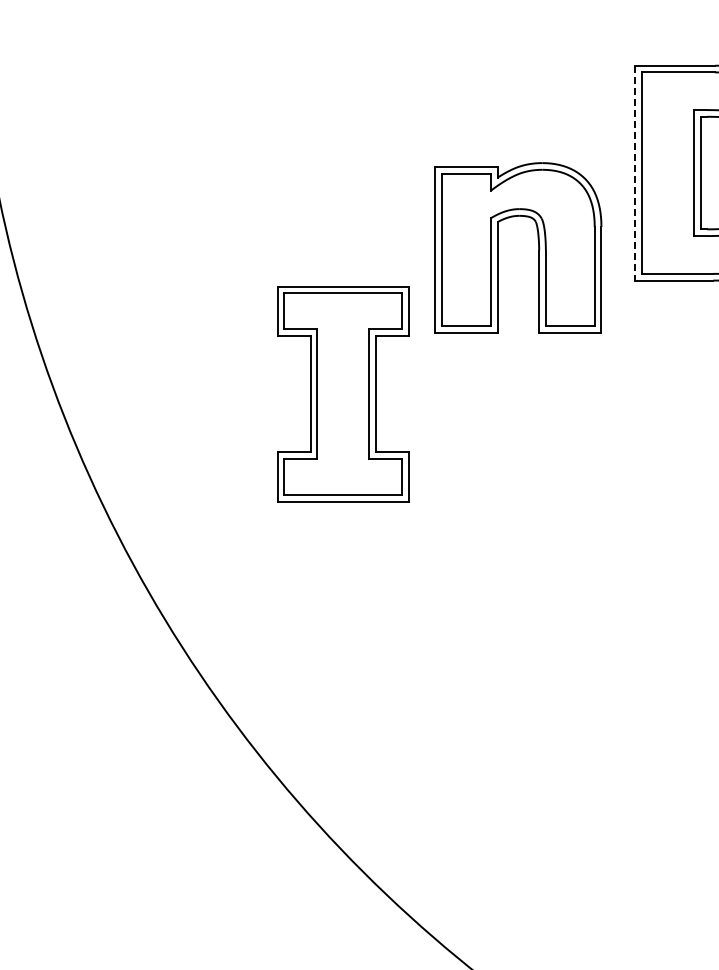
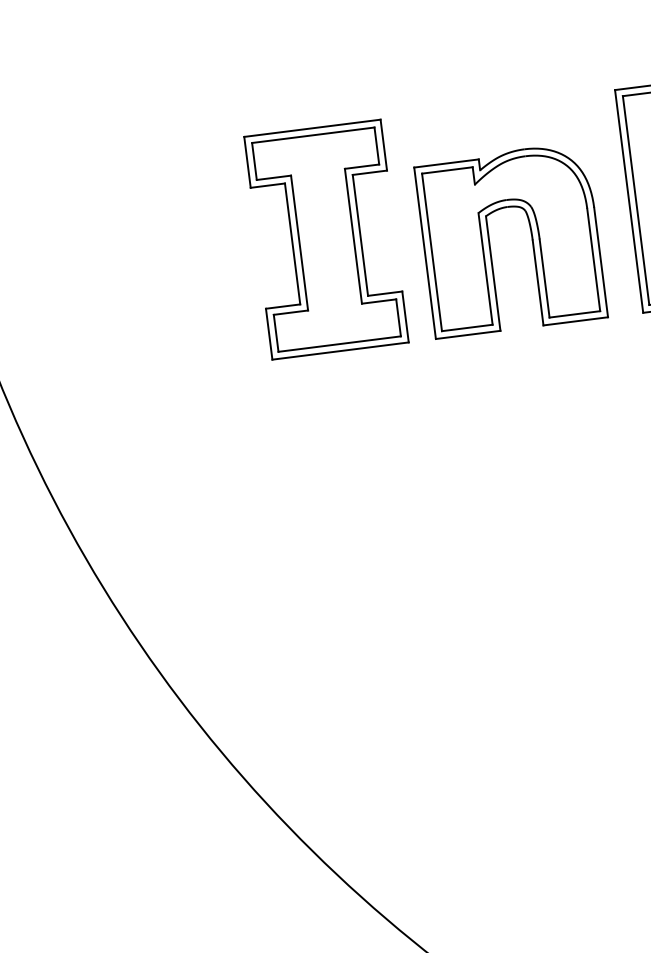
line: (635, 173) -> (629, 201), dashed -> solid
part: (498, 247) -> (490, 242), moved
part: (343, 394) -> (326, 240), moved

